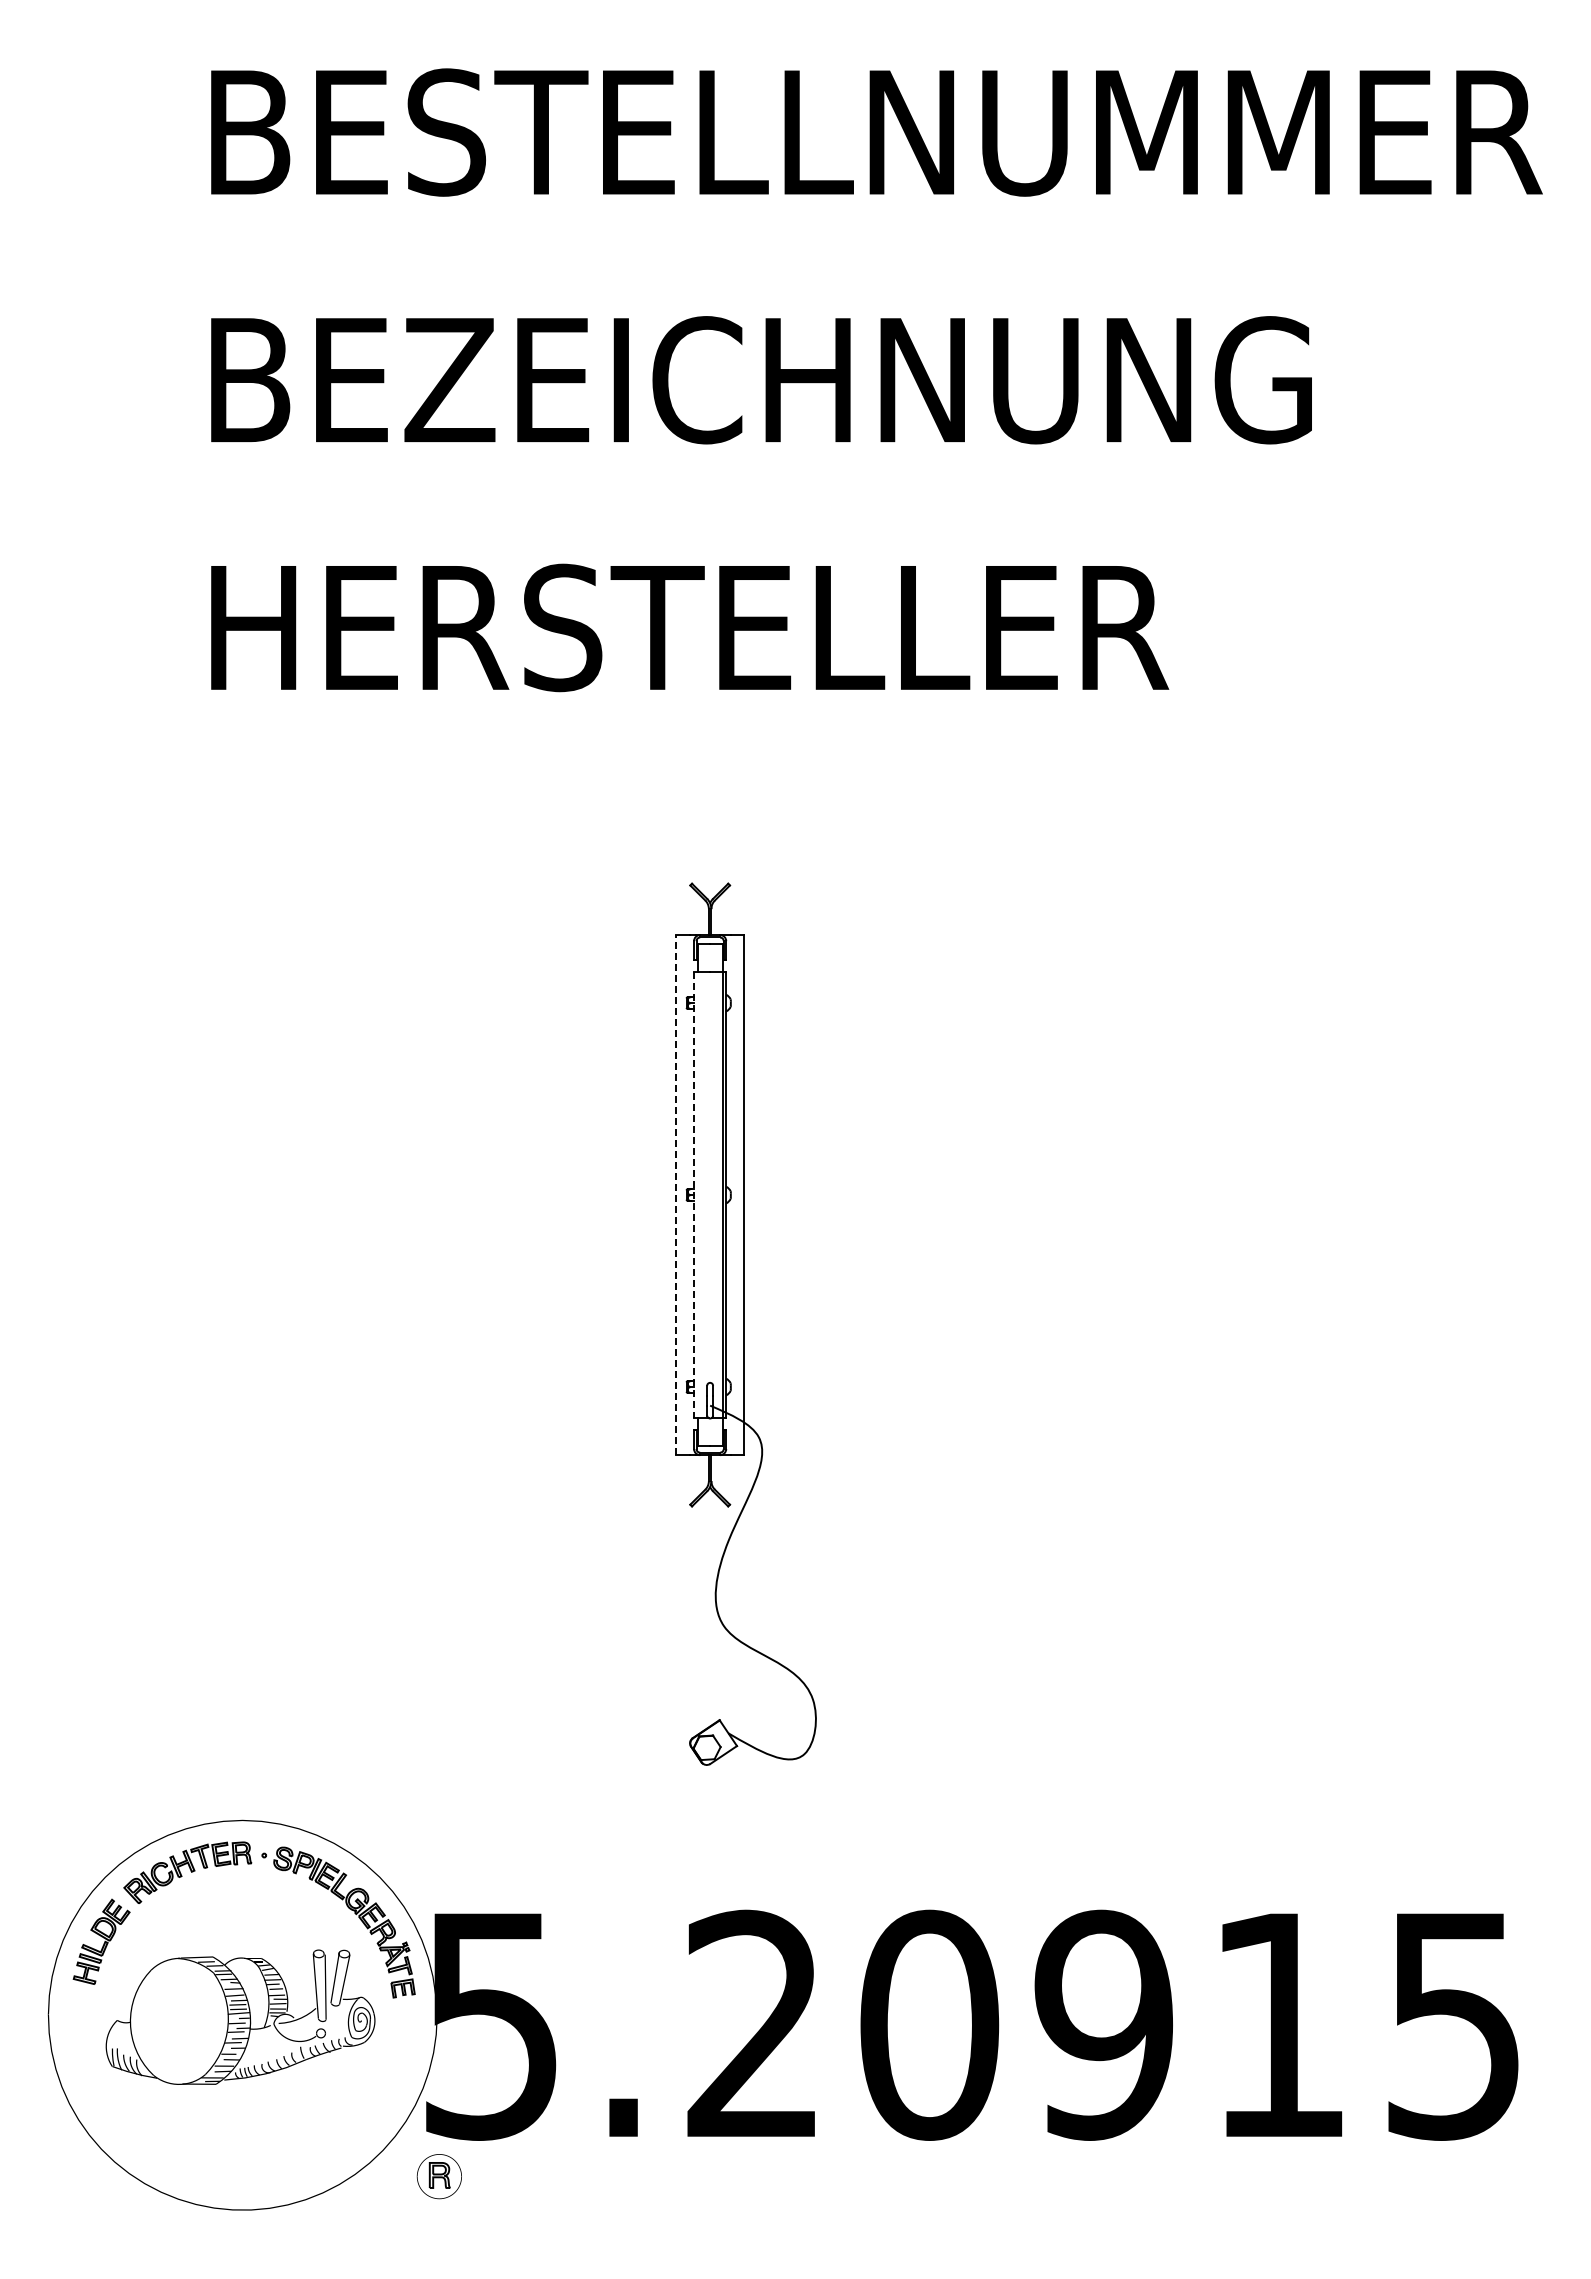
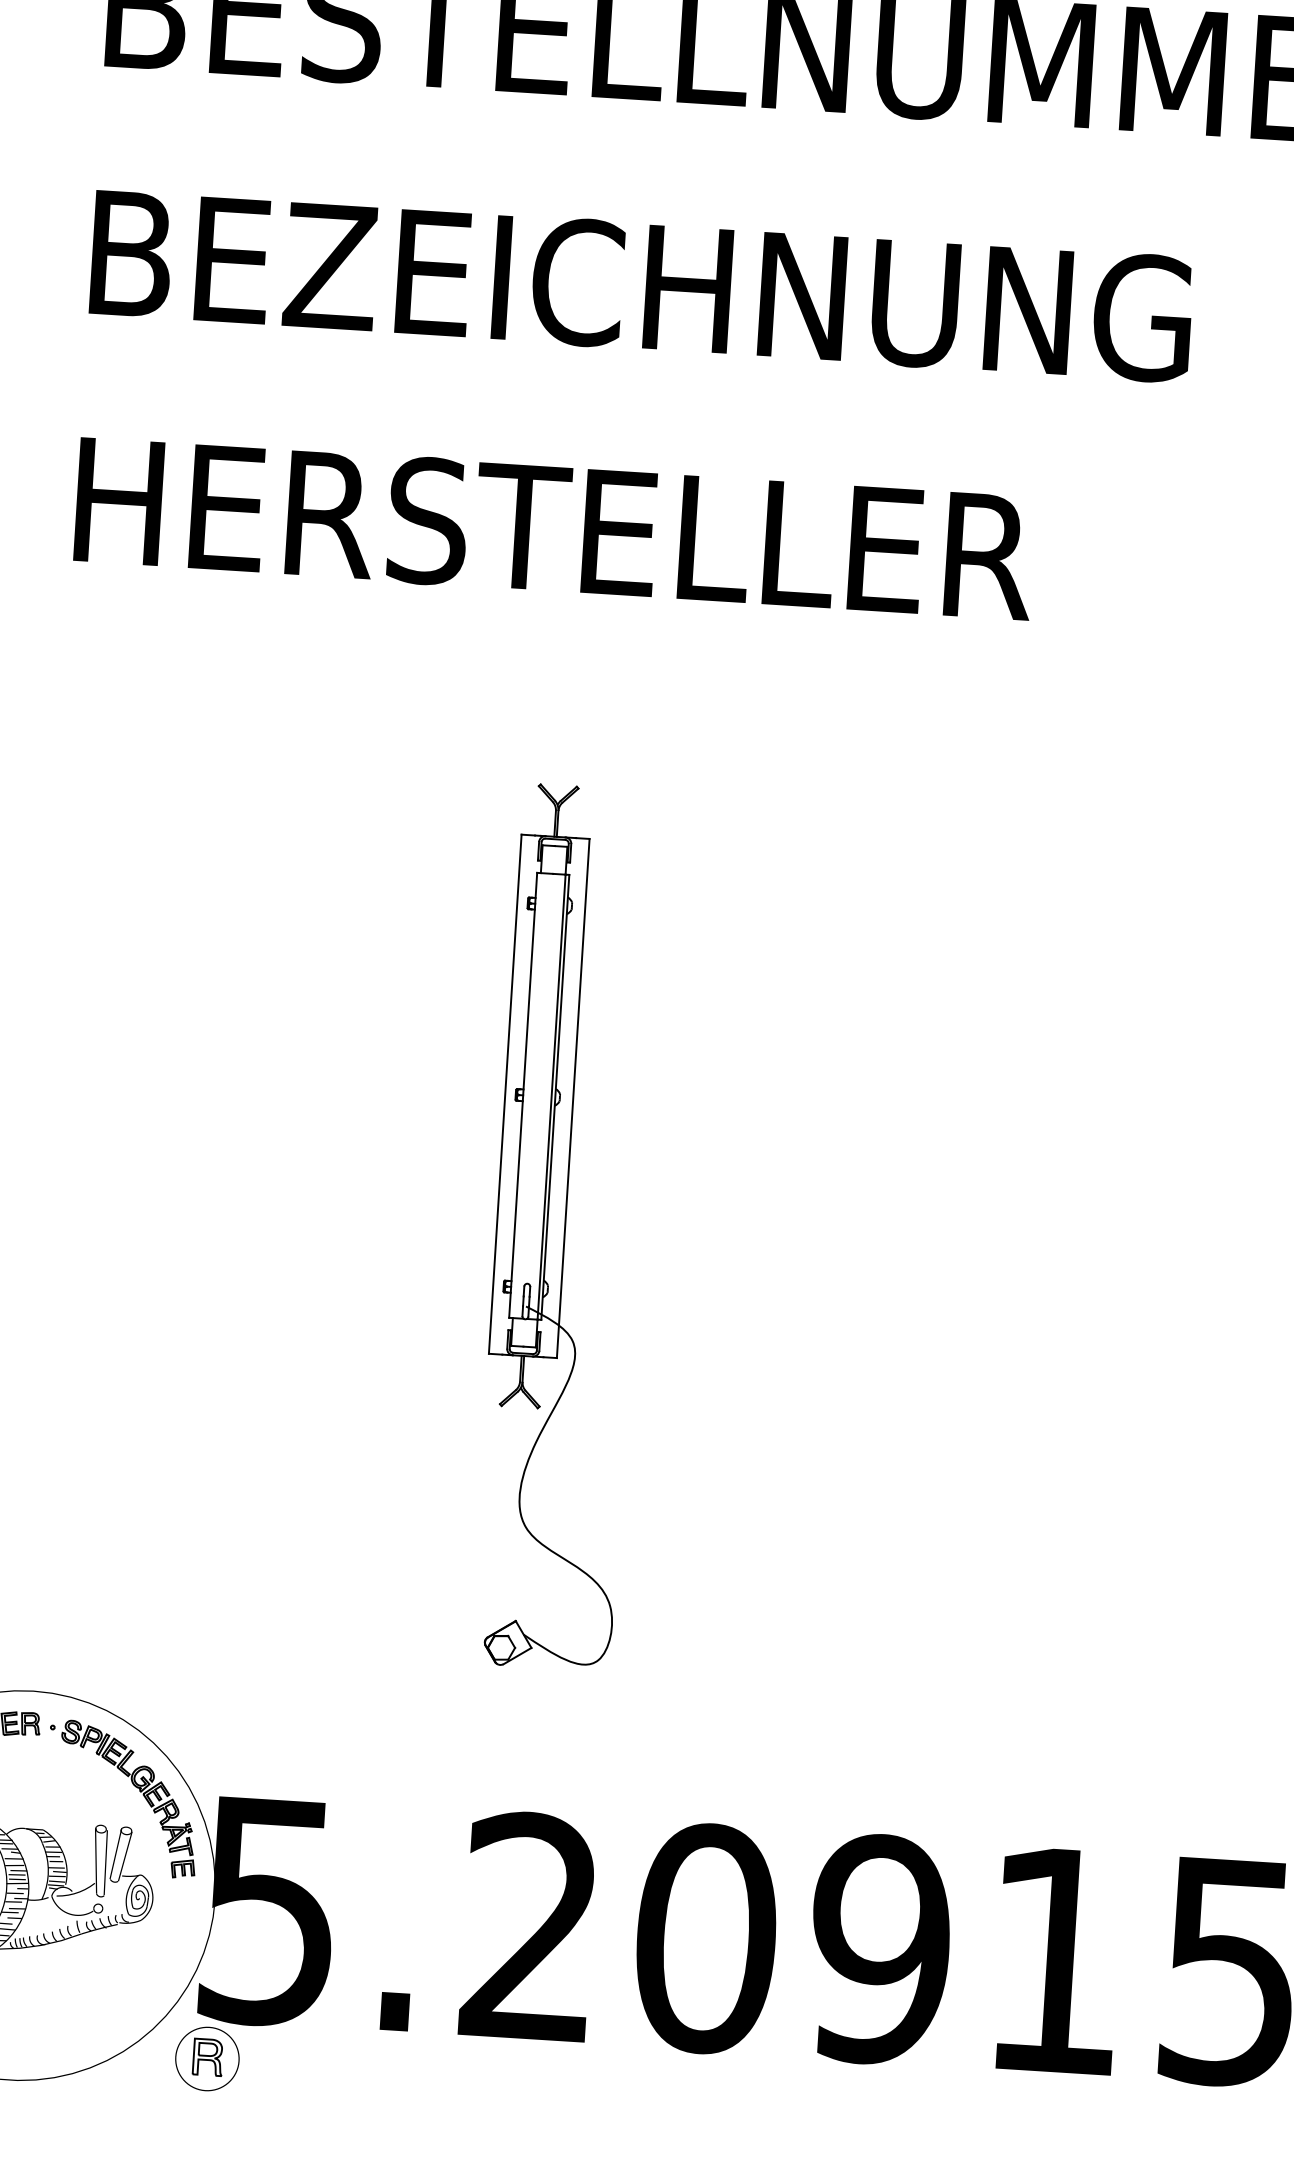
line: (676, 1194) -> (505, 1093), dashed -> solid
line: (694, 1195) -> (523, 1095), dashed -> solid
part: (439, 2176) -> (207, 2058), size x1.43

